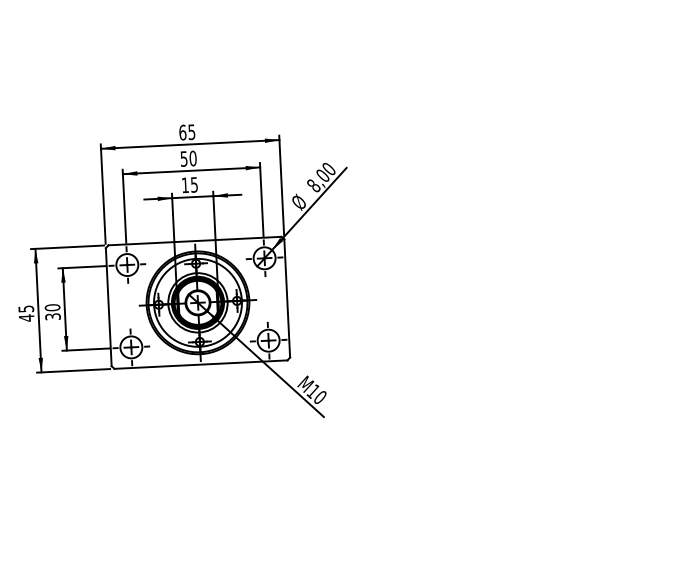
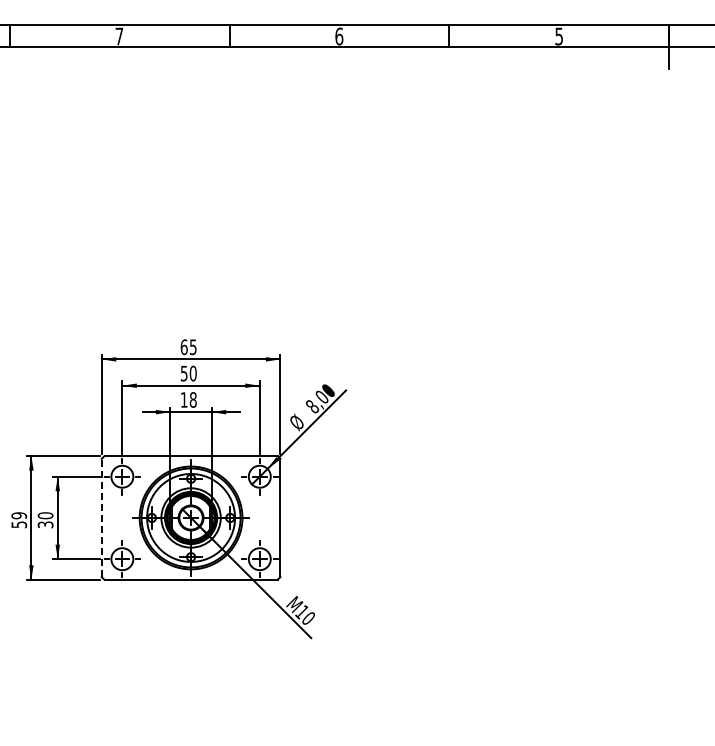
text: (193, 184) -> (192, 399), 15 -> 18
line: (108, 306) -> (101, 517), solid -> dashed
text: (26, 313) -> (19, 520), 45 -> 59

